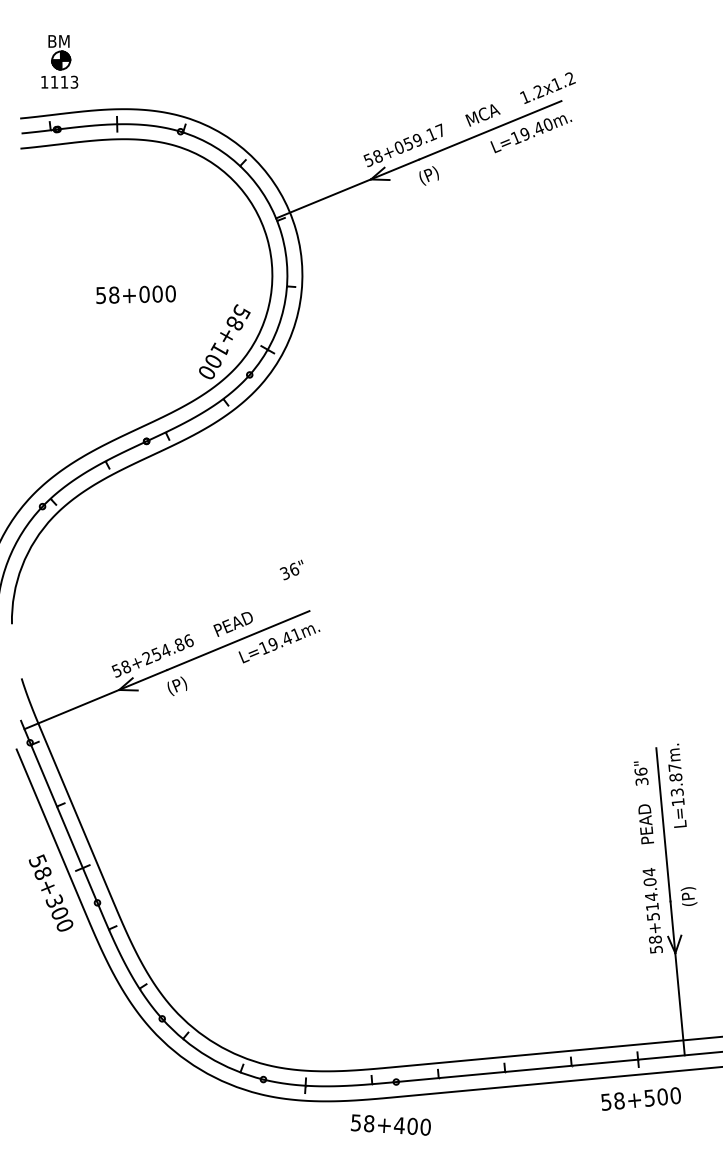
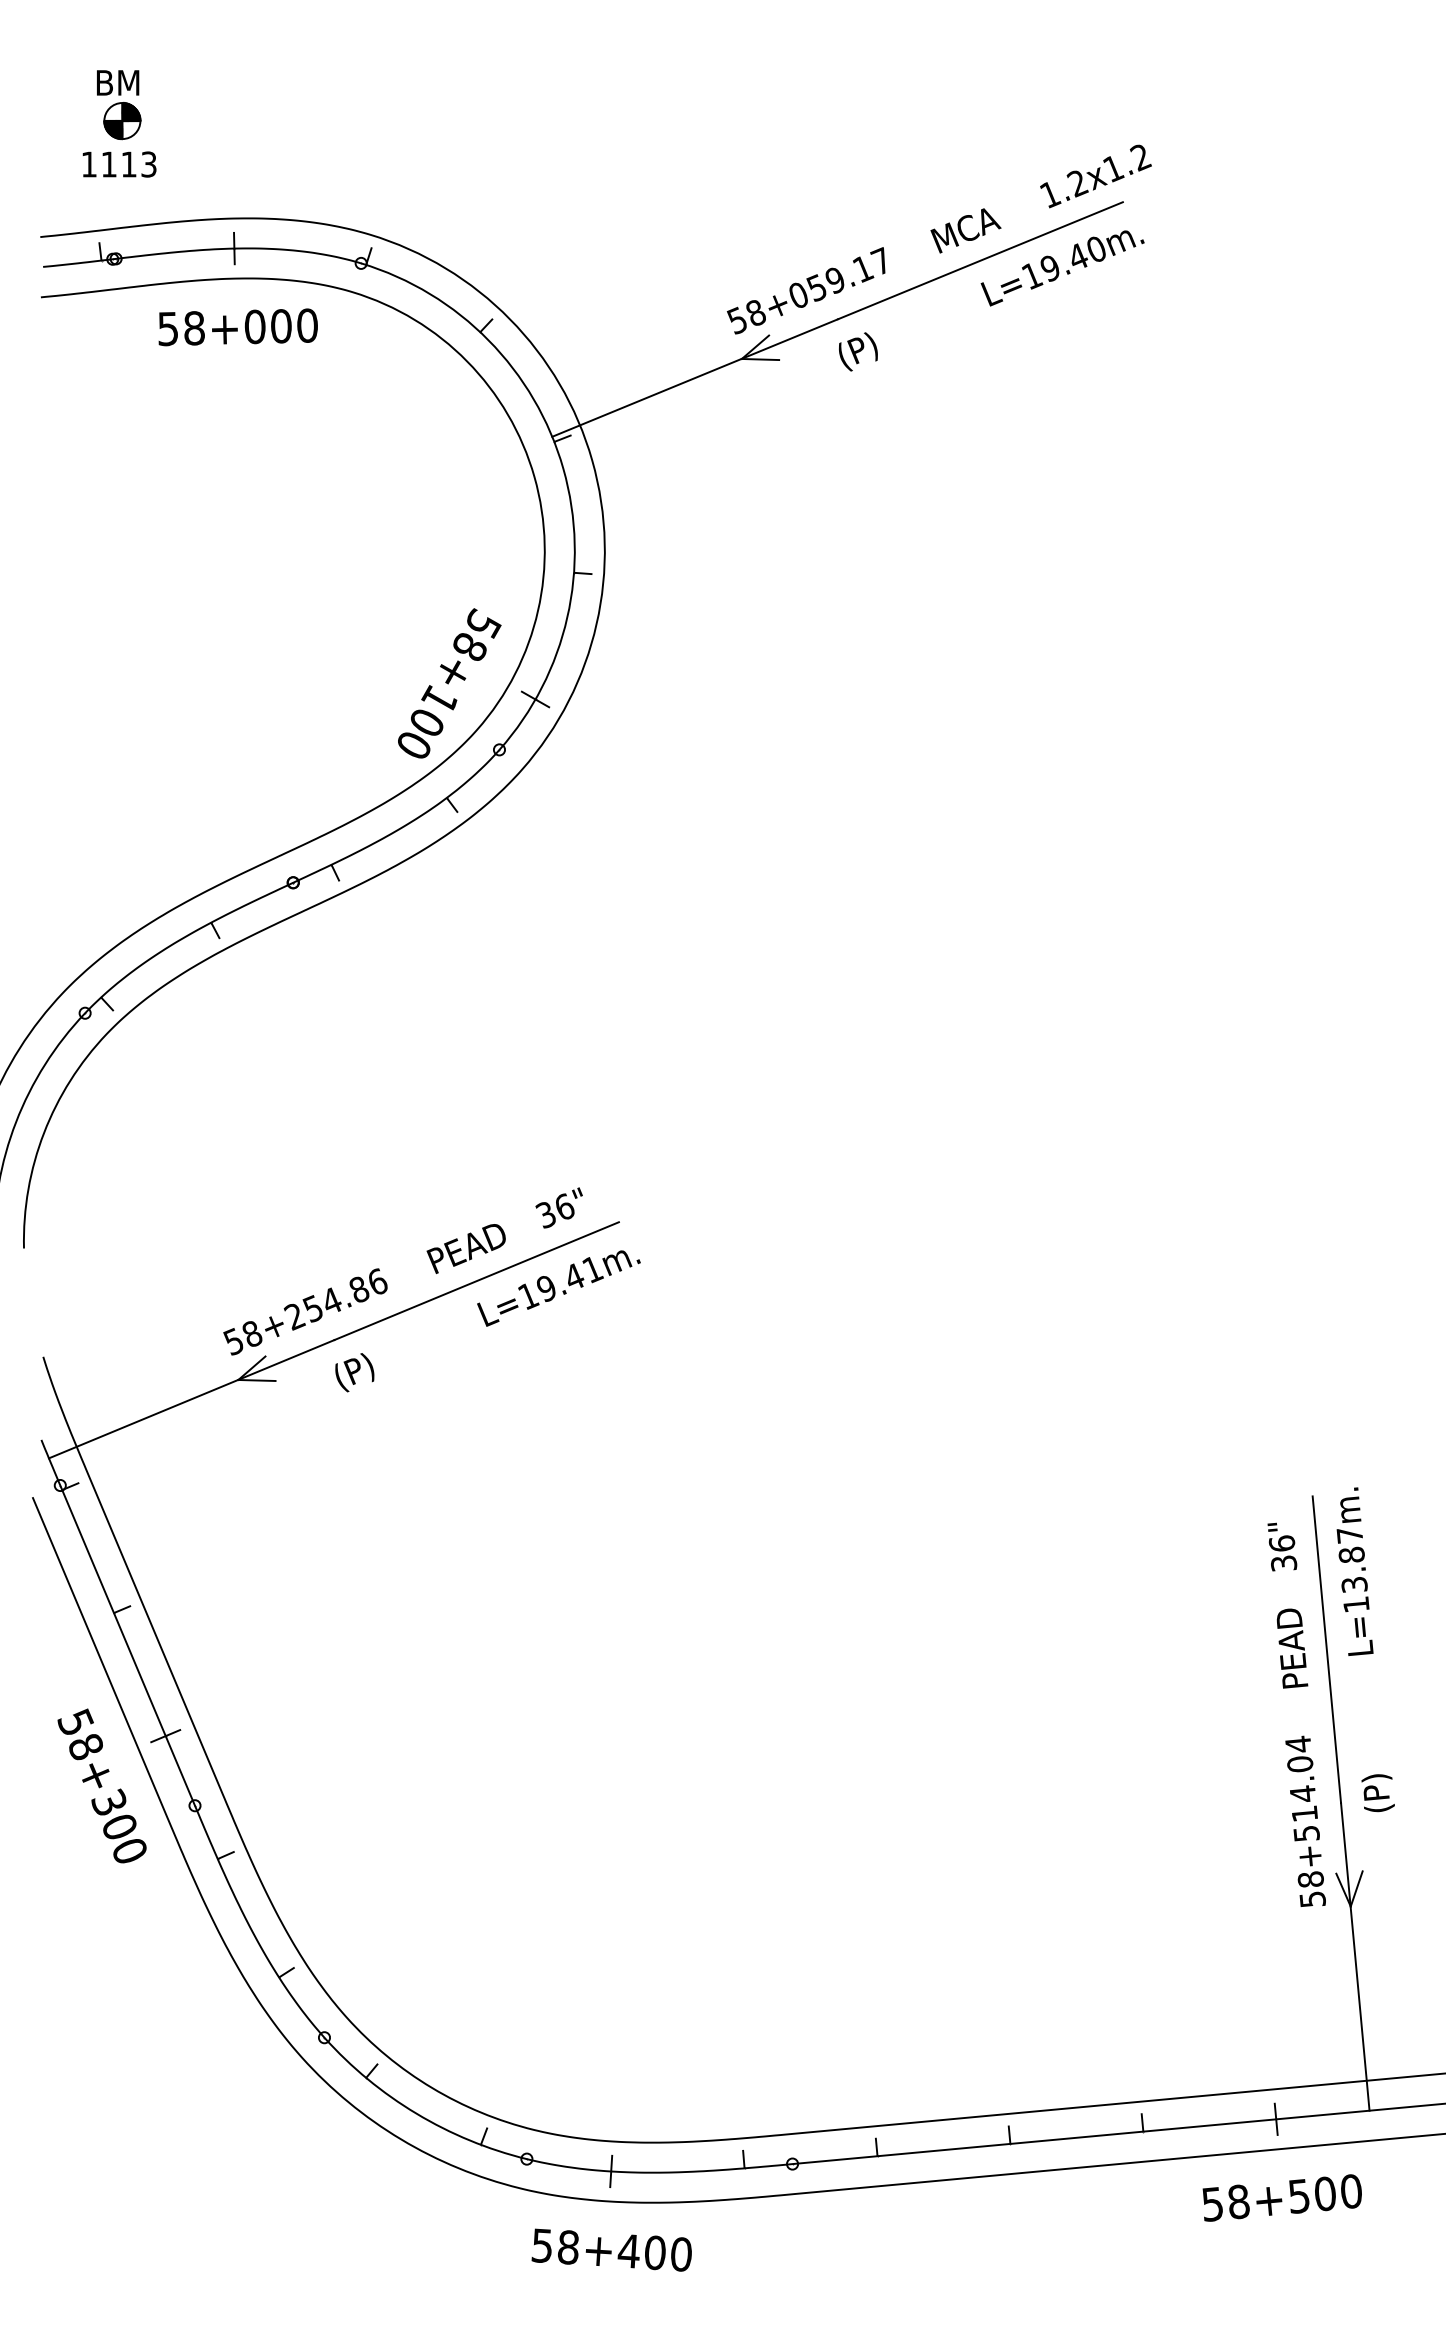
text: (135, 294) -> (237, 327), moved
text: (291, 569) -> (559, 1207), moved
text: (390, 1124) -> (611, 2249), moved

